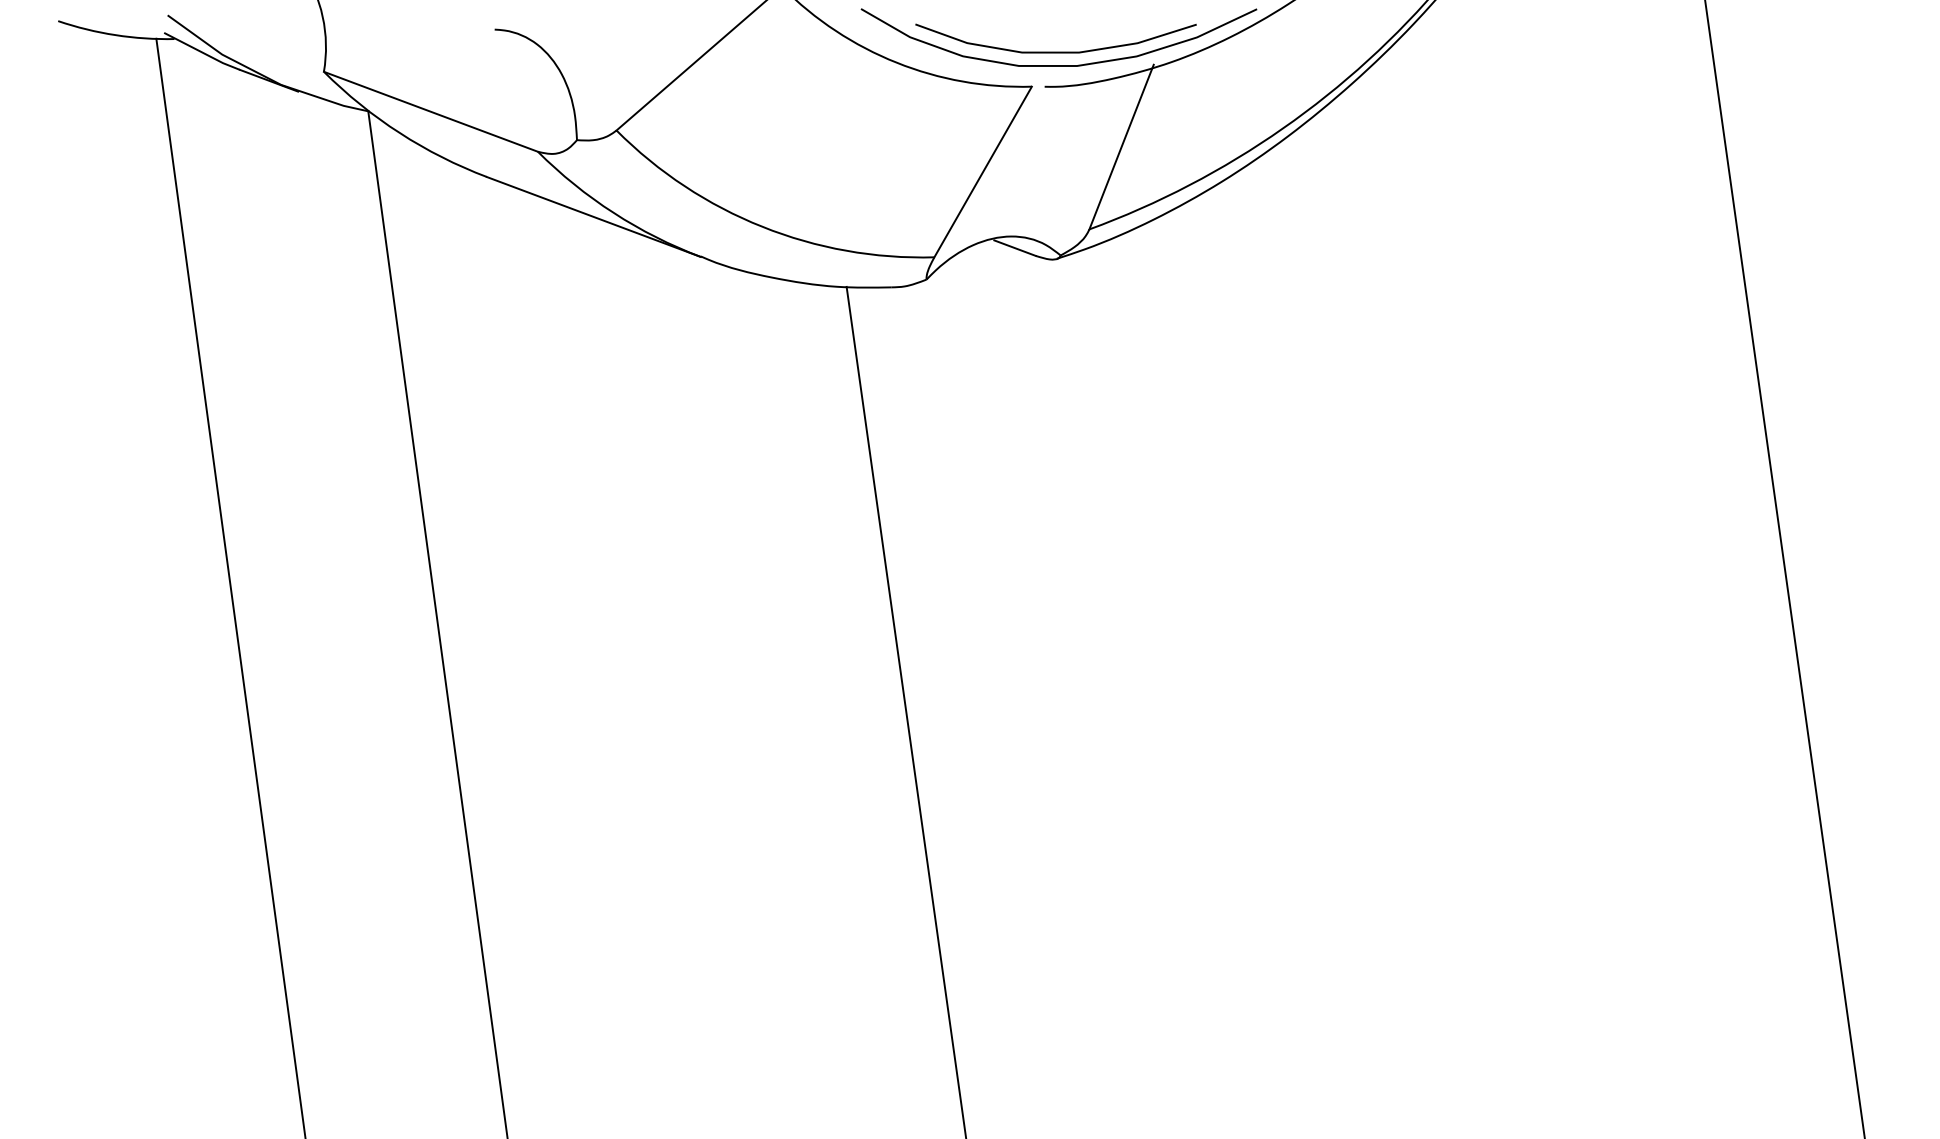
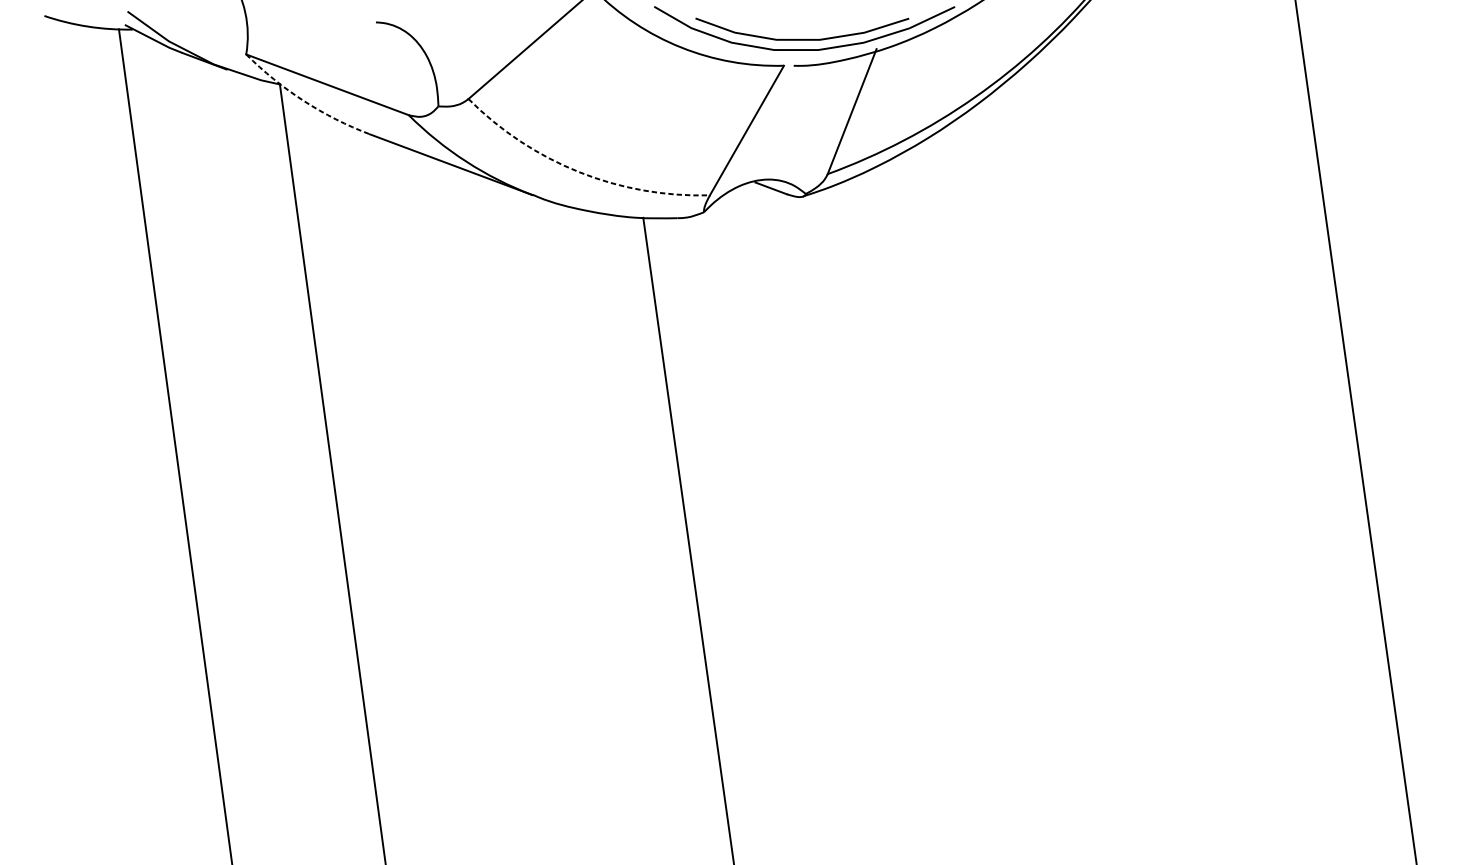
arc: (399, 133) -> (303, 101), solid -> dashed
arc: (762, 226) -> (579, 171), solid -> dashed

